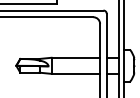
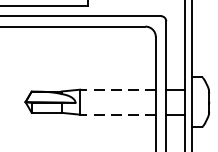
line: (75, 57) -> (117, 89), solid -> dashed
line: (75, 73) -> (117, 114), solid -> dashed

